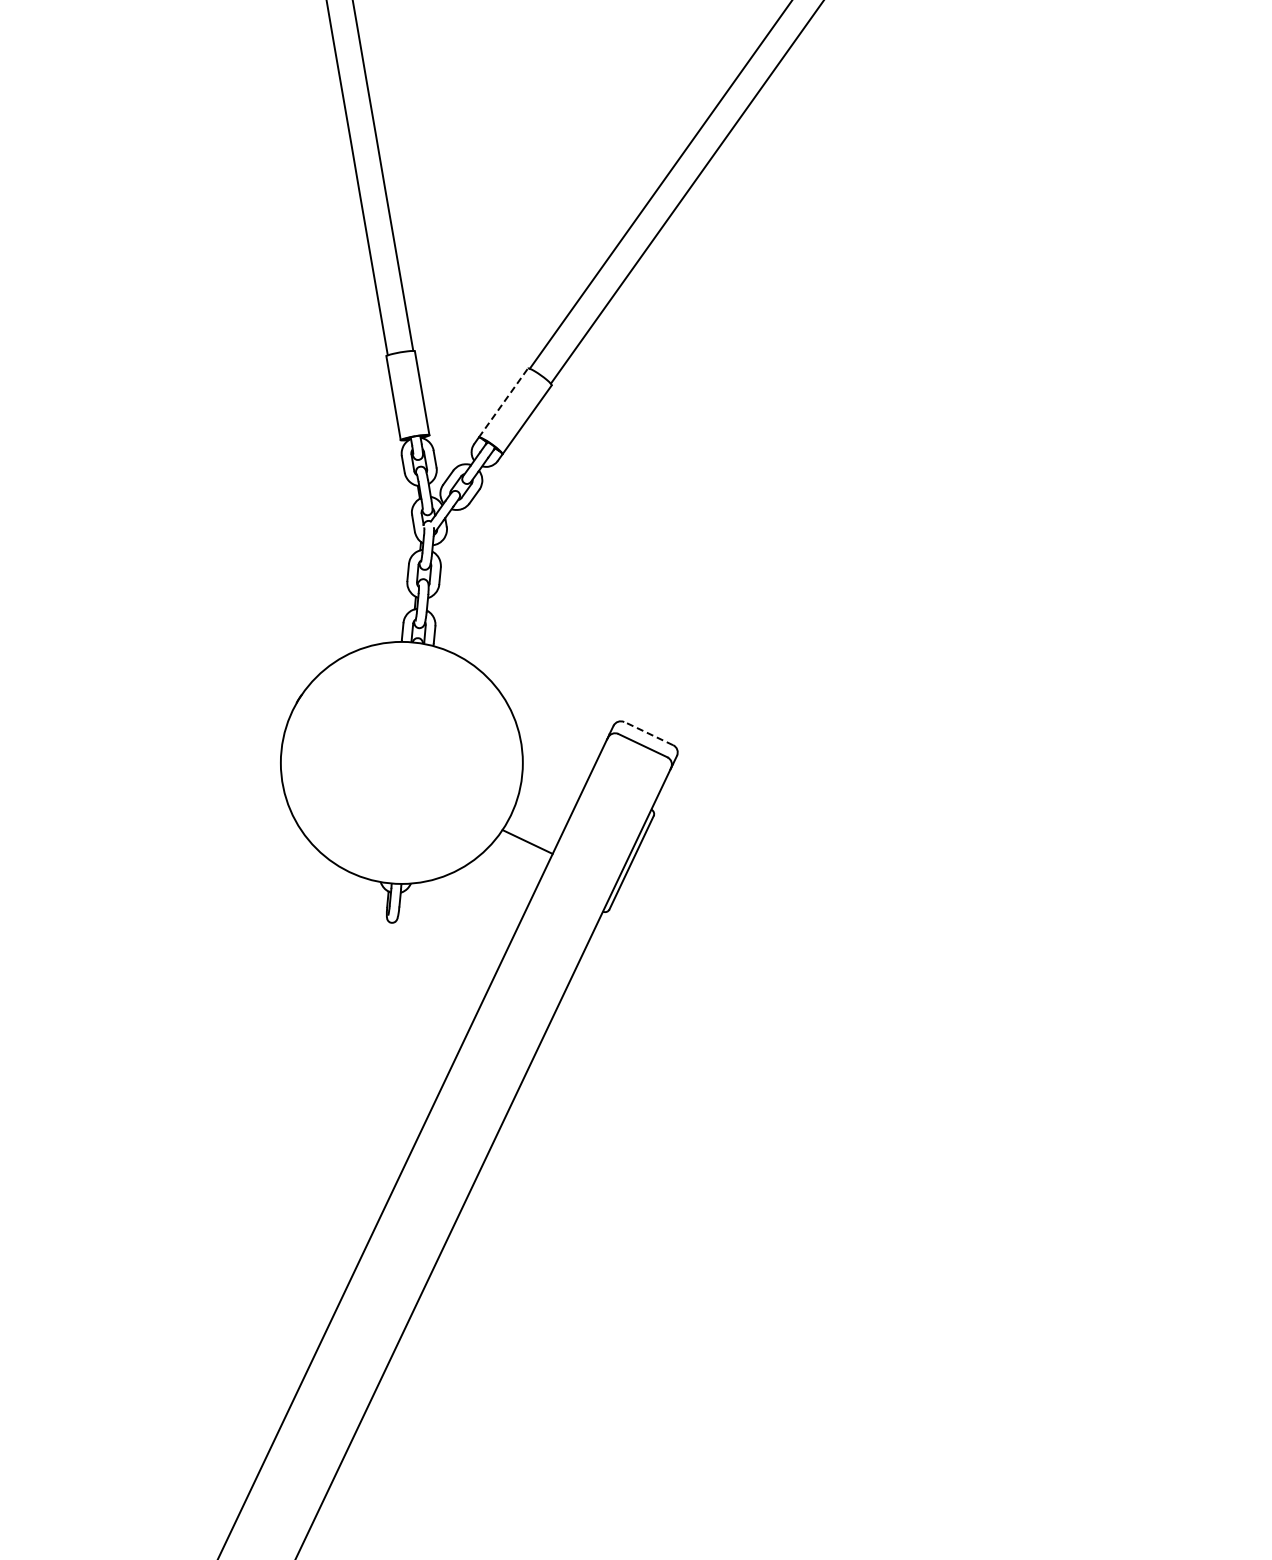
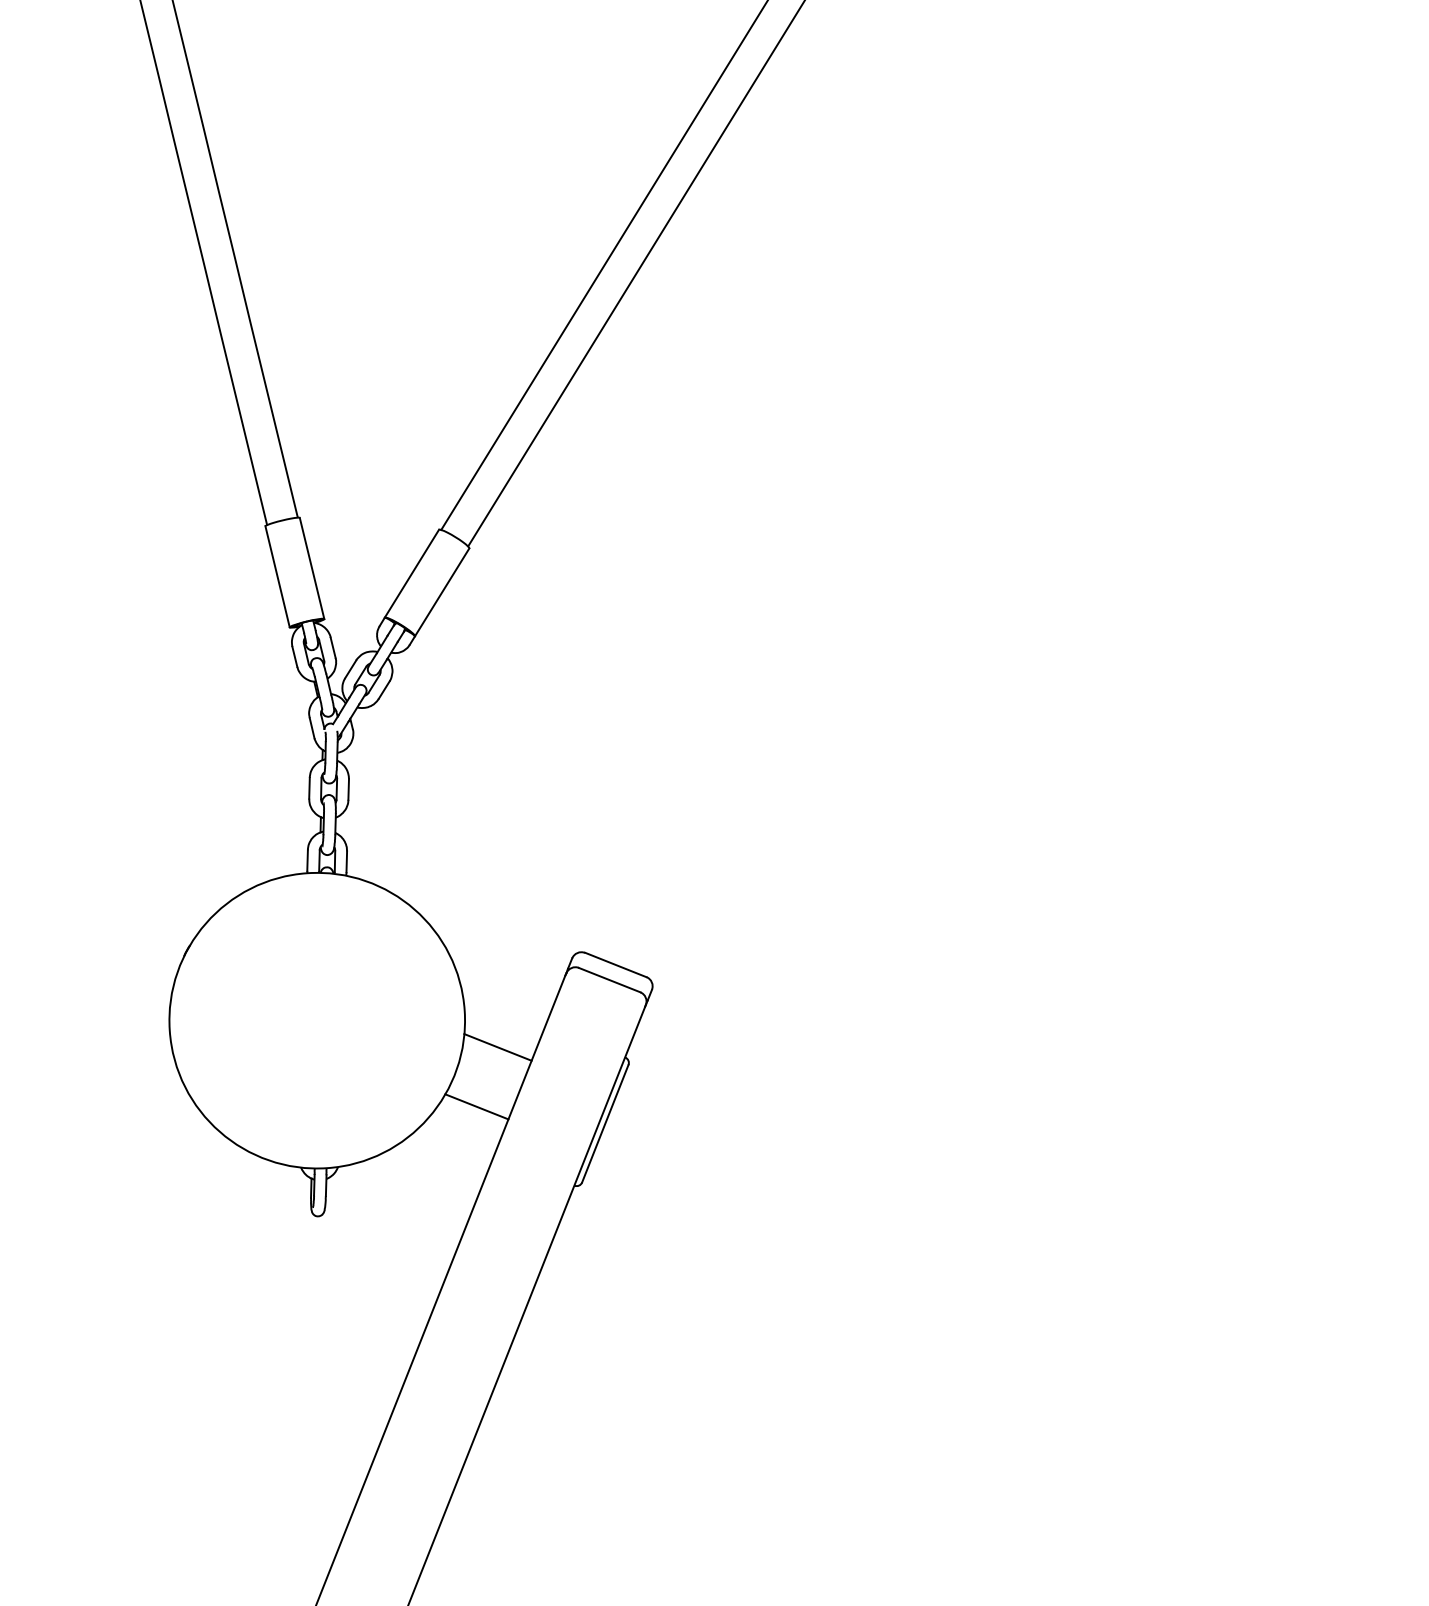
line: (503, 402) -> (411, 573), dashed -> solid
line: (648, 733) -> (615, 964), dashed -> solid
line: (547, 794) -> (497, 1047), added

